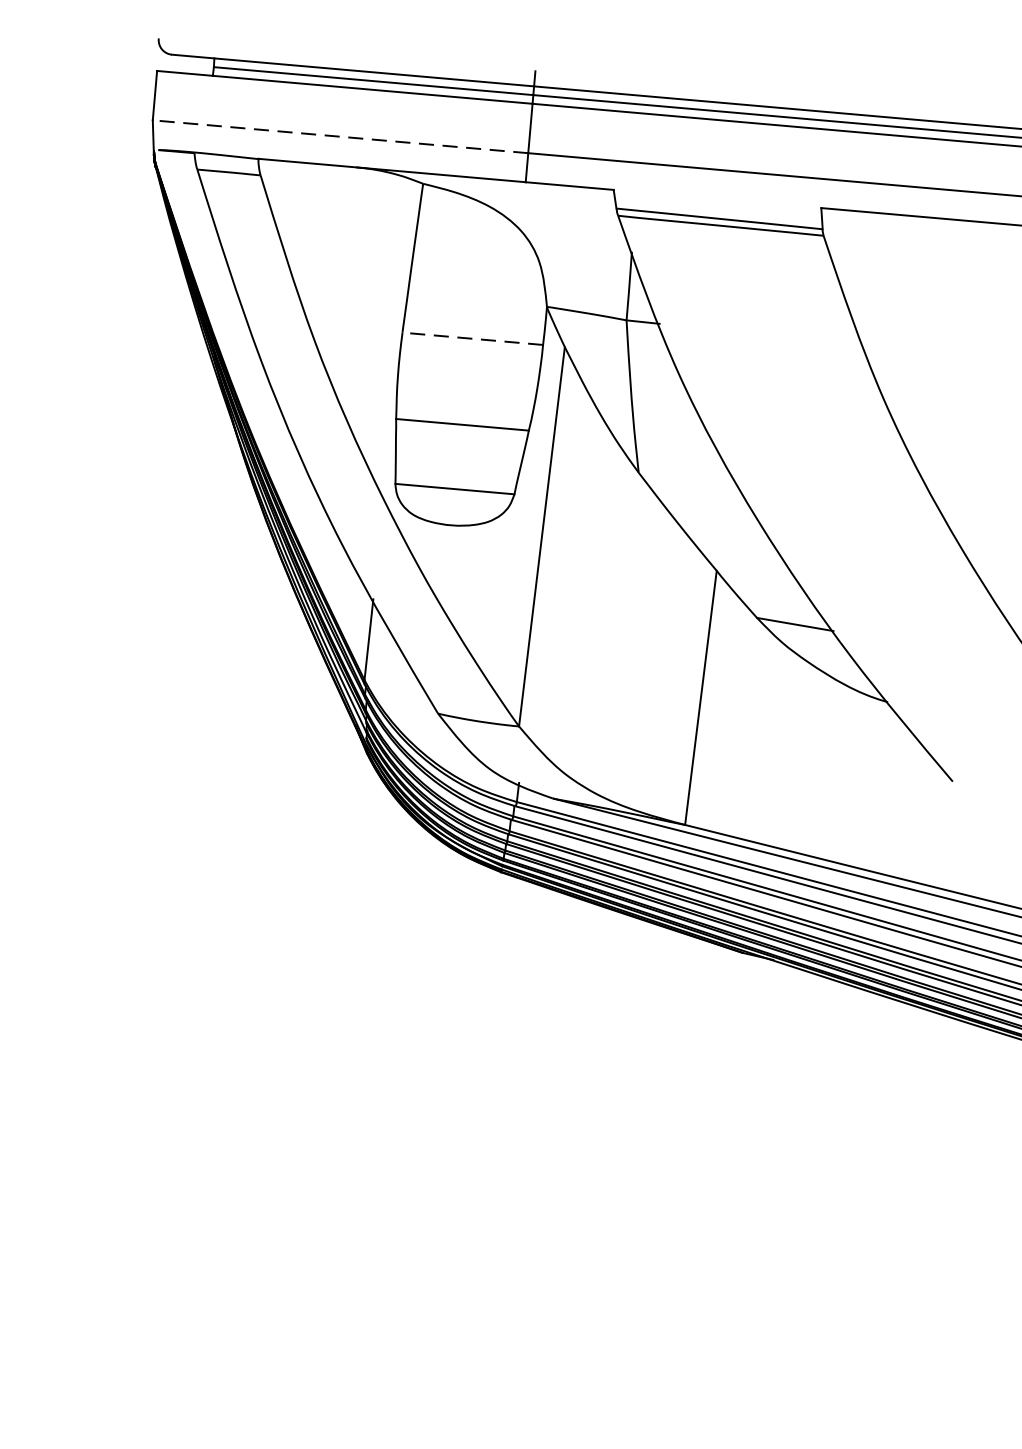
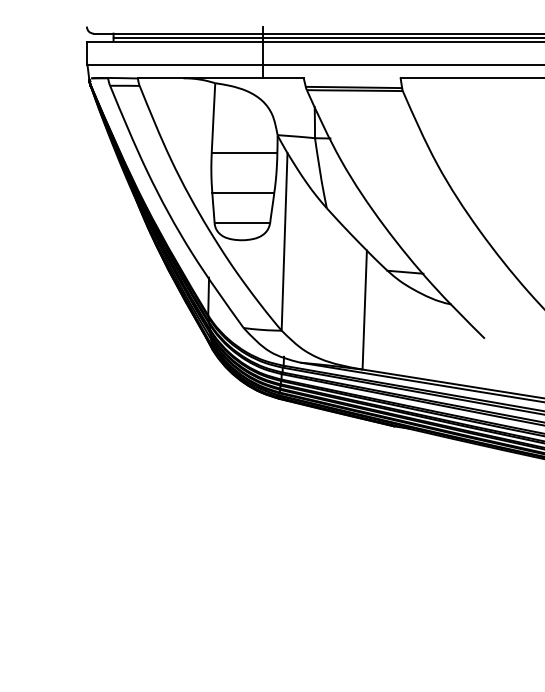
line: (341, 136) -> (175, 64), dashed -> solid
line: (472, 339) -> (244, 153), dashed -> solid

